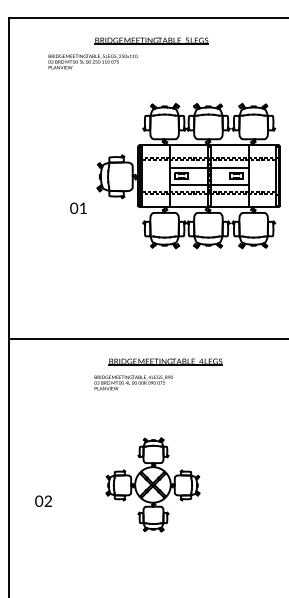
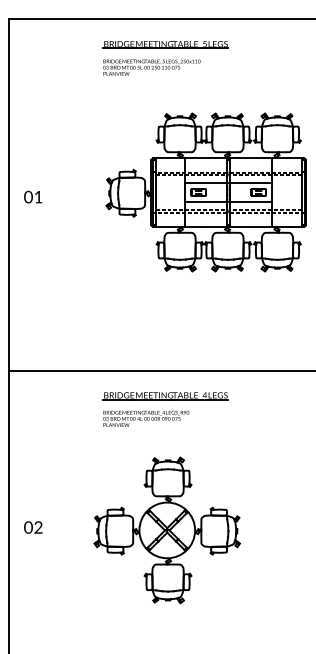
text: (92, 61) -> (151, 67), moved
text: (78, 207) -> (33, 196), moved
part: (165, 361) -> (165, 395), moved
part: (152, 484) -> (166, 529), size x1.43
text: (43, 500) -> (33, 526), moved

